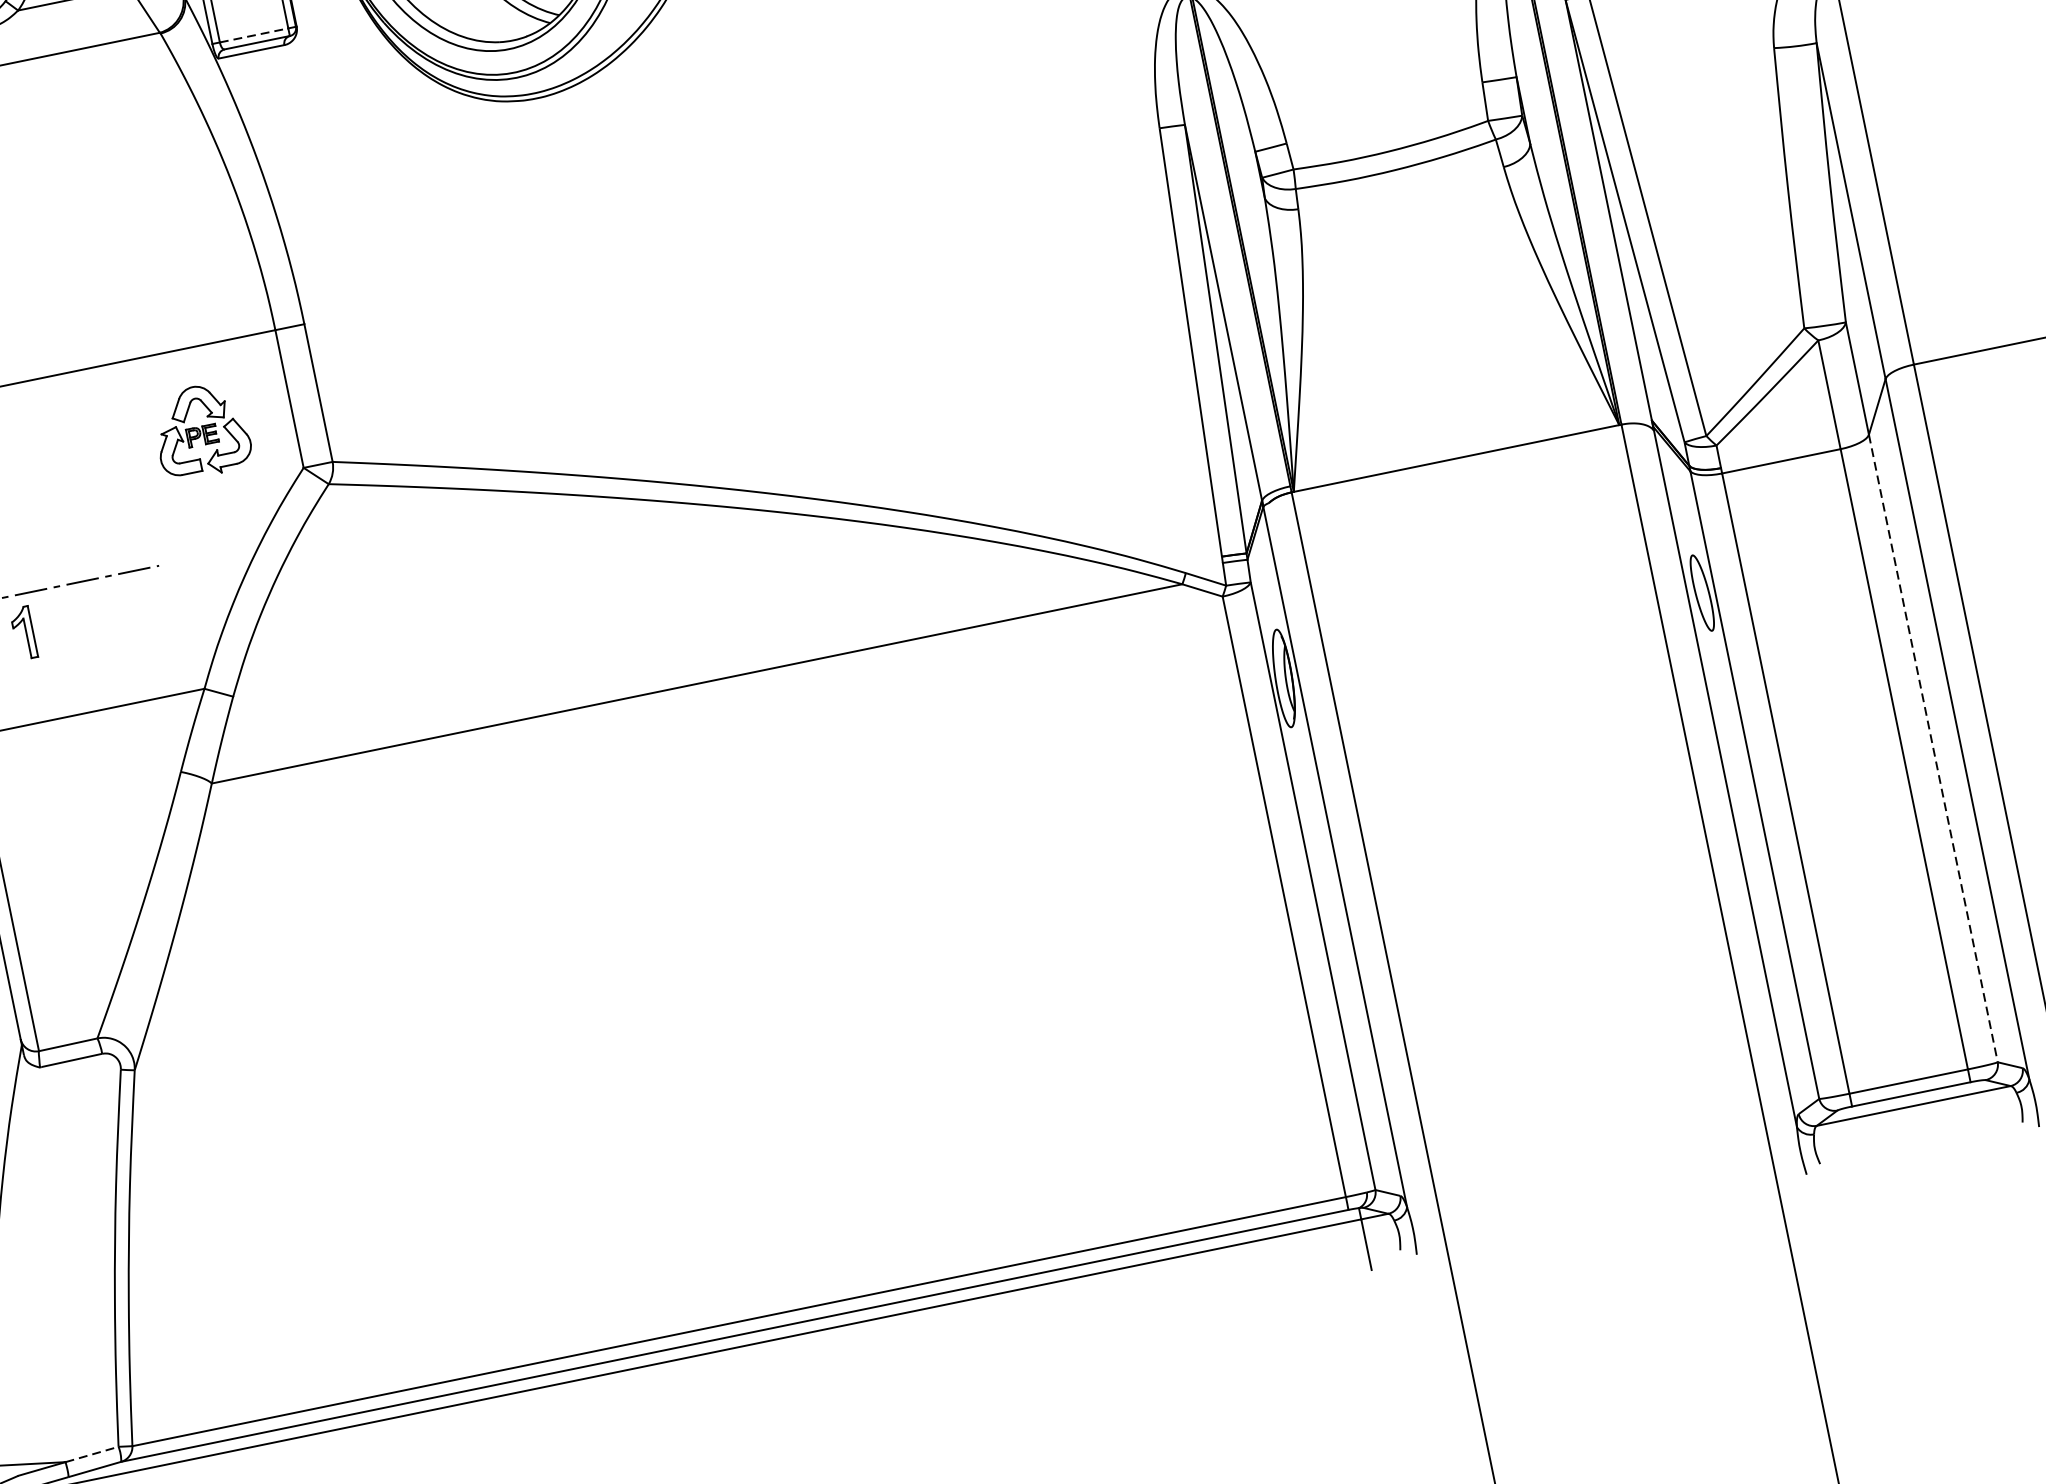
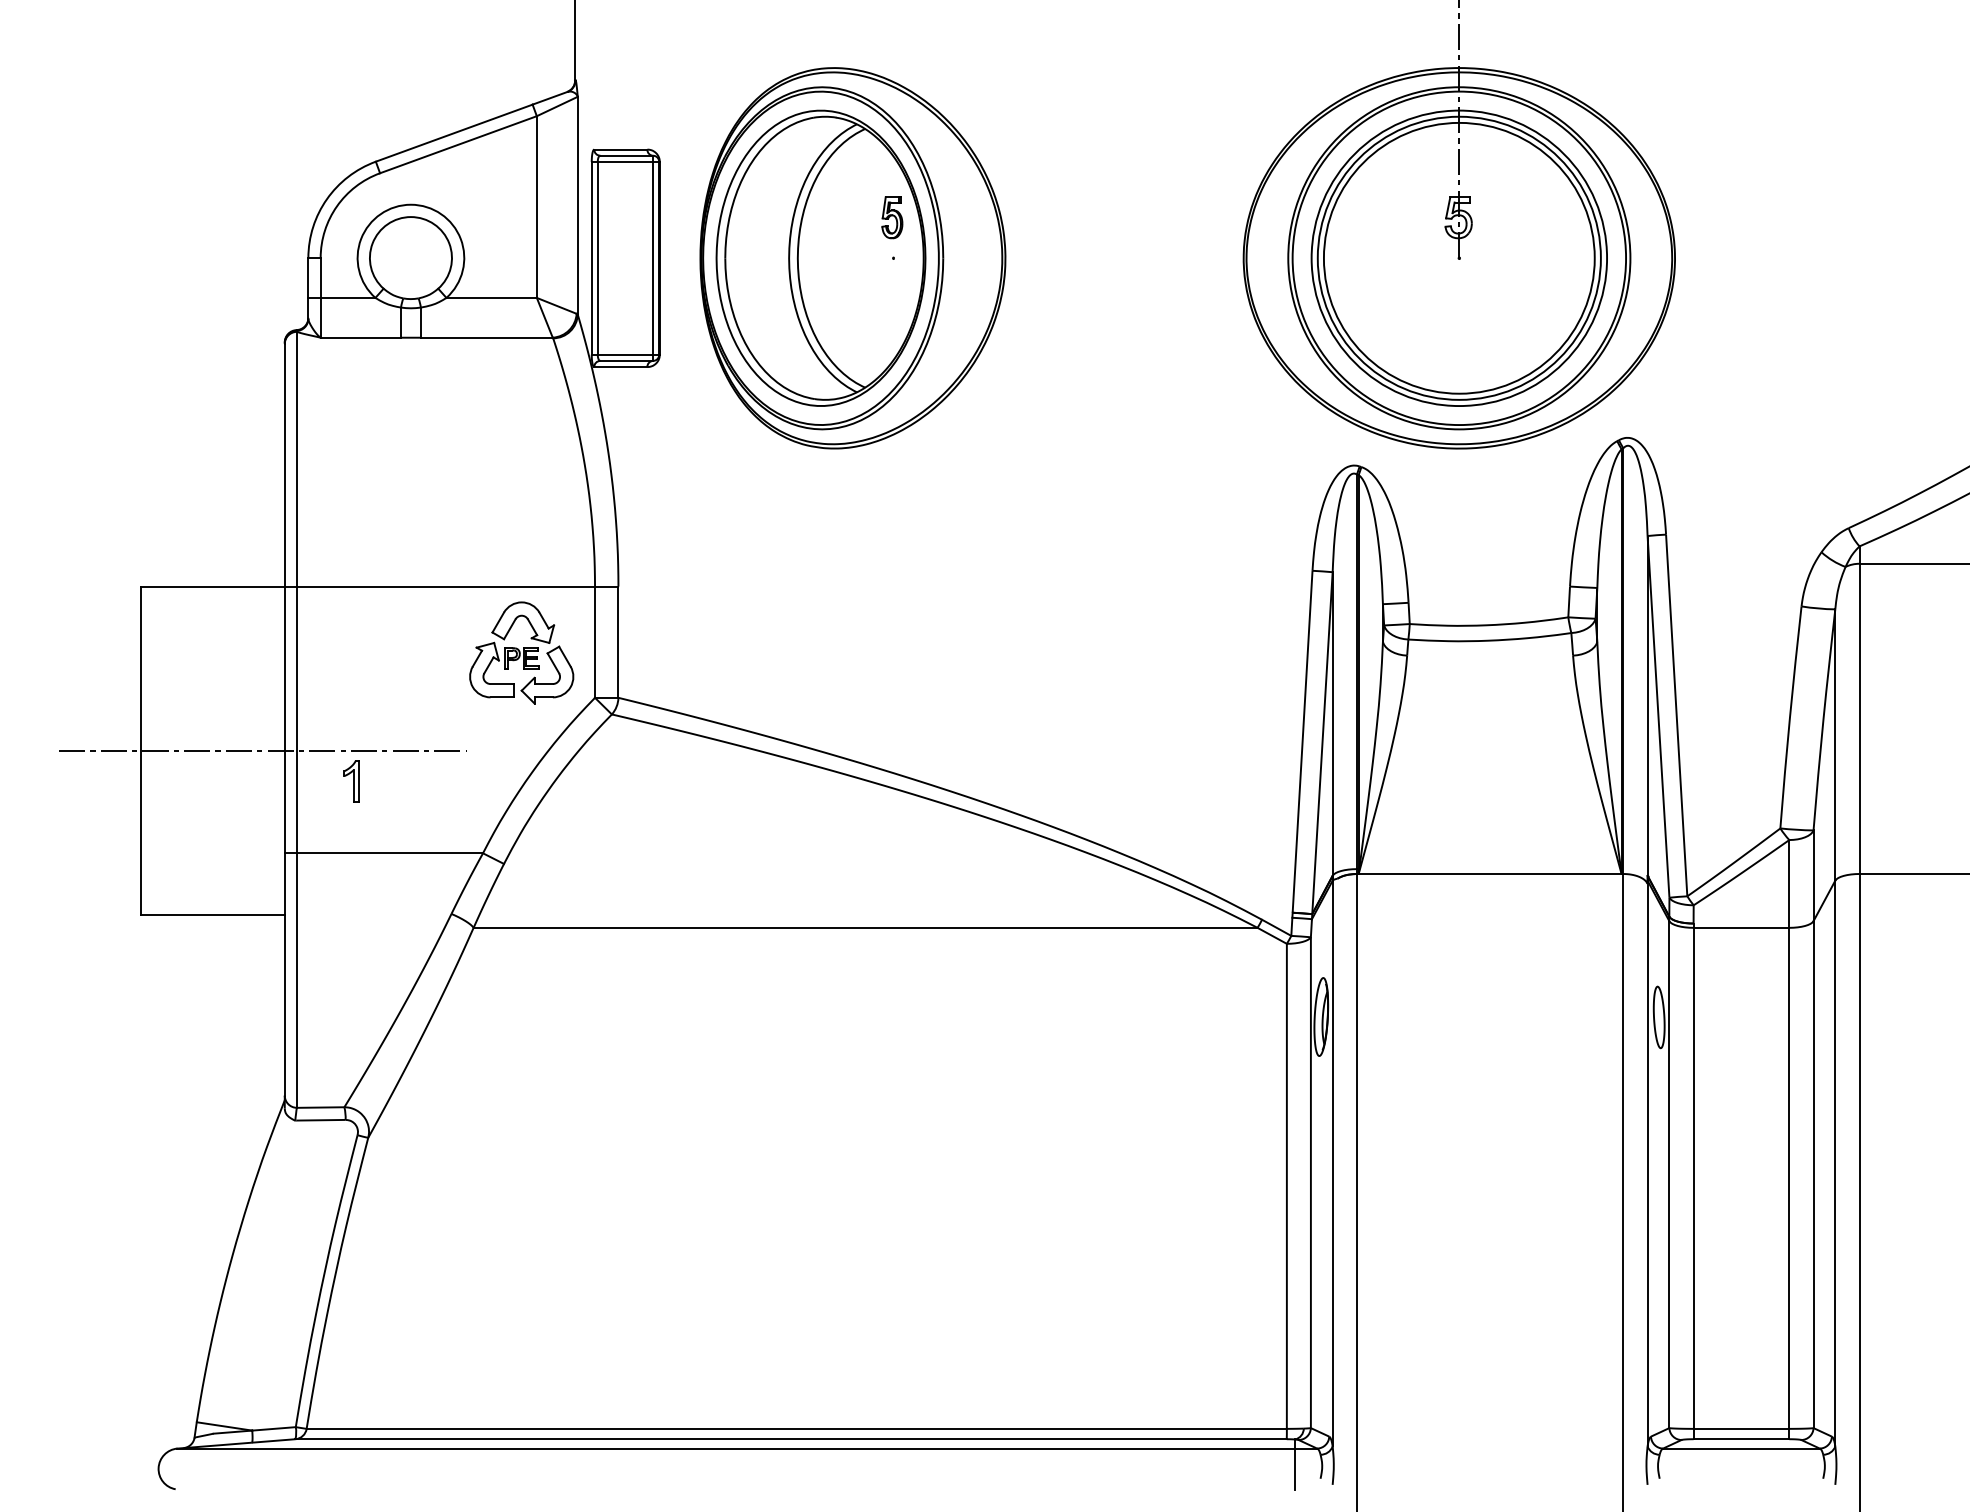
line: (254, 35) -> (625, 354), dashed -> solid
part: (201, 430) -> (521, 652), size x1.43
line: (1933, 749) -> (1813, 1175), dashed -> solid
line: (92, 1453) -> (274, 1428), dashed -> solid

